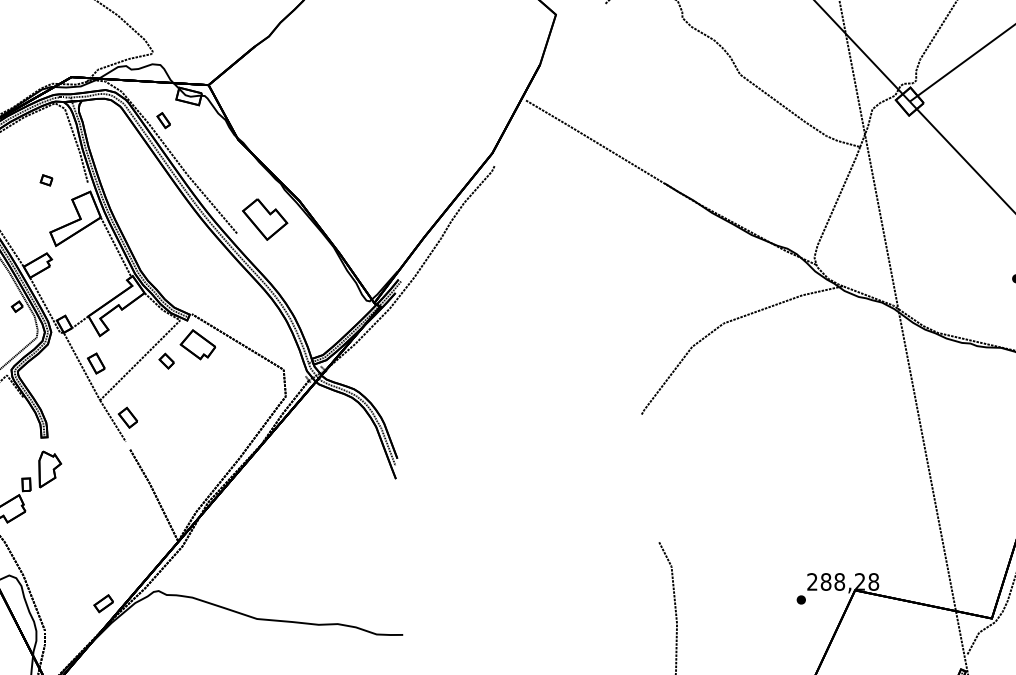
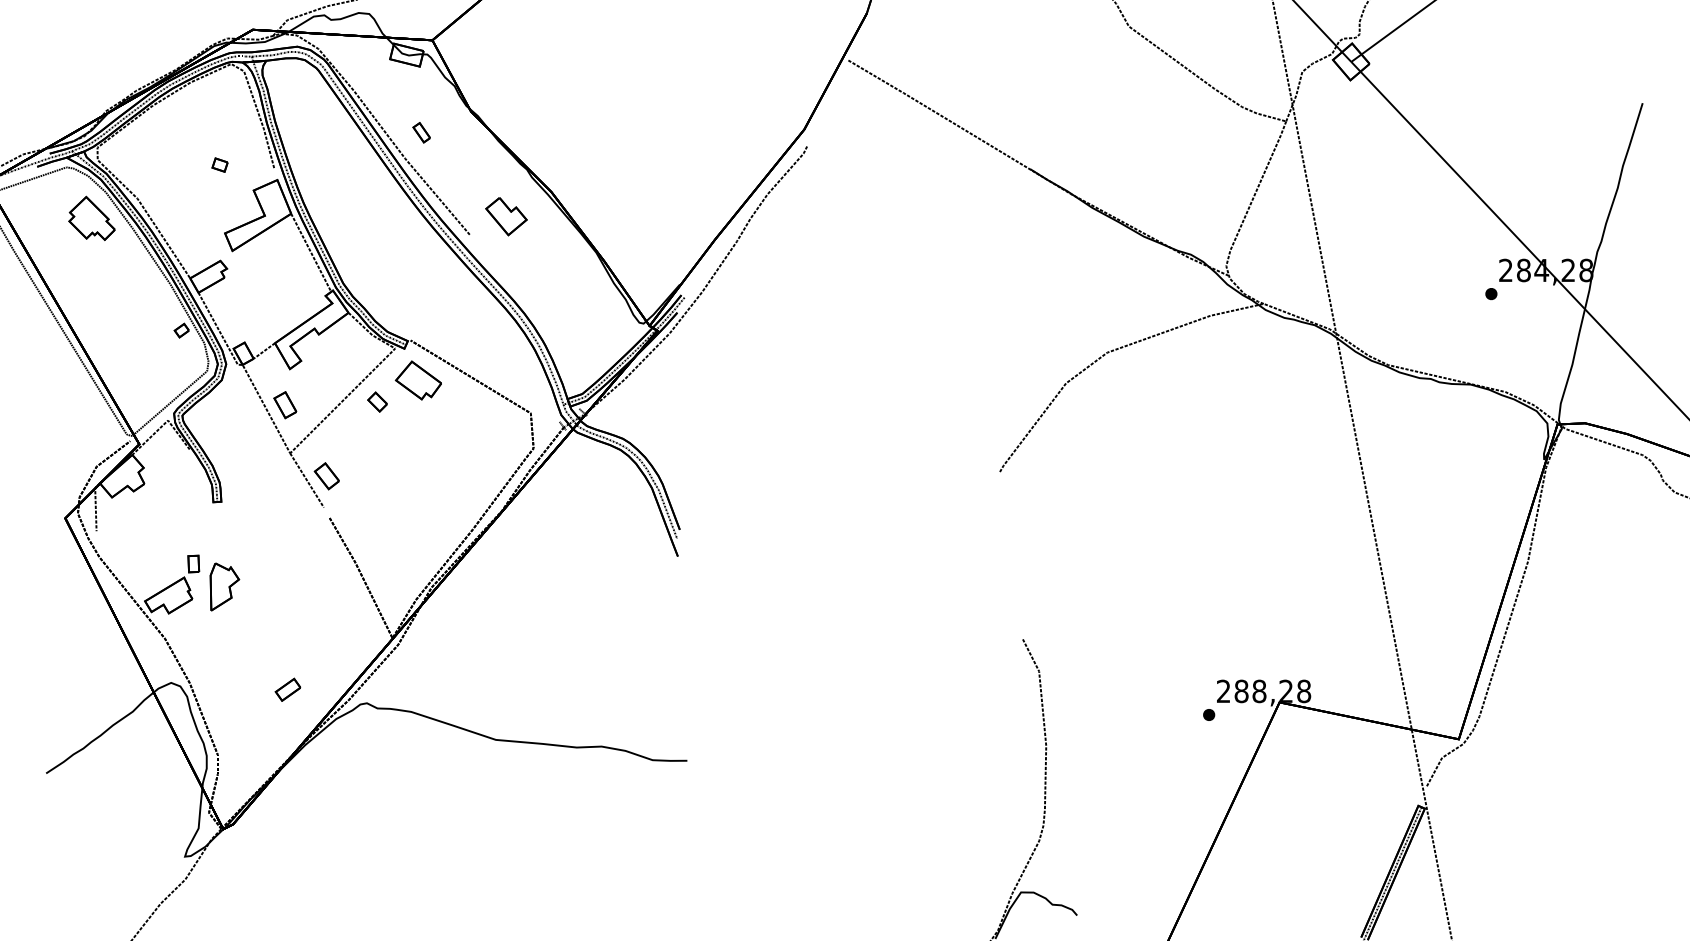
part: (163, 120) -> (421, 132), moved
part: (265, 219) -> (506, 216), size x0.7
part: (49, 469) -> (224, 586), moved
part: (103, 603) -> (287, 689), moved

